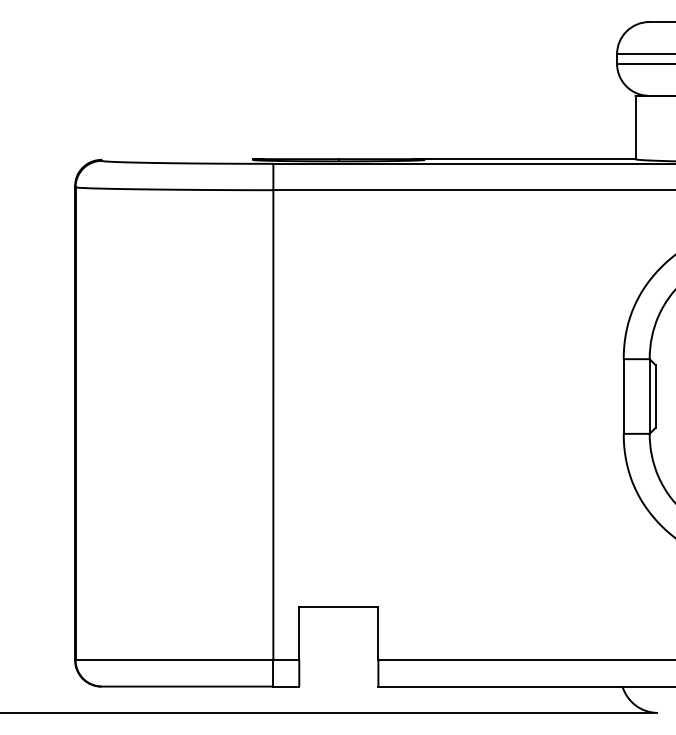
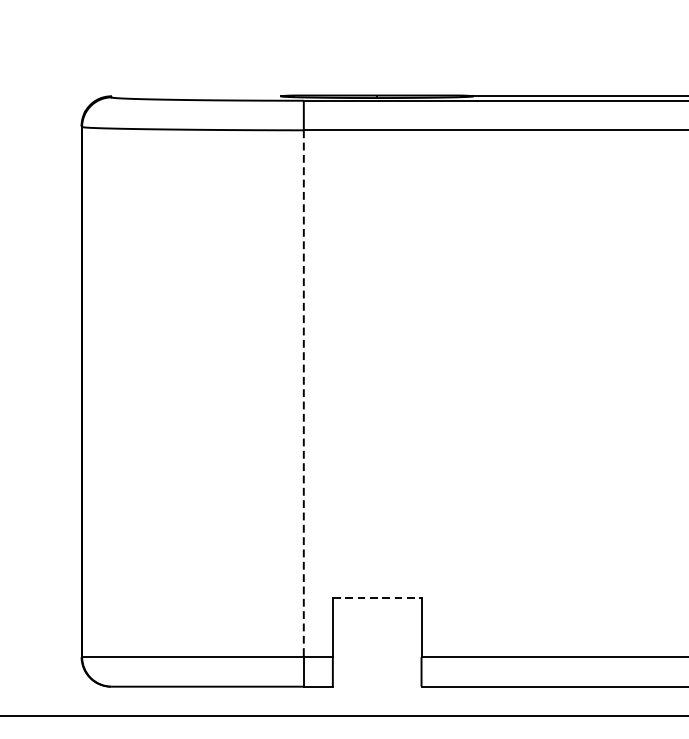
line: (273, 425) -> (303, 394), solid -> dashed
line: (338, 607) -> (376, 598), solid -> dashed

